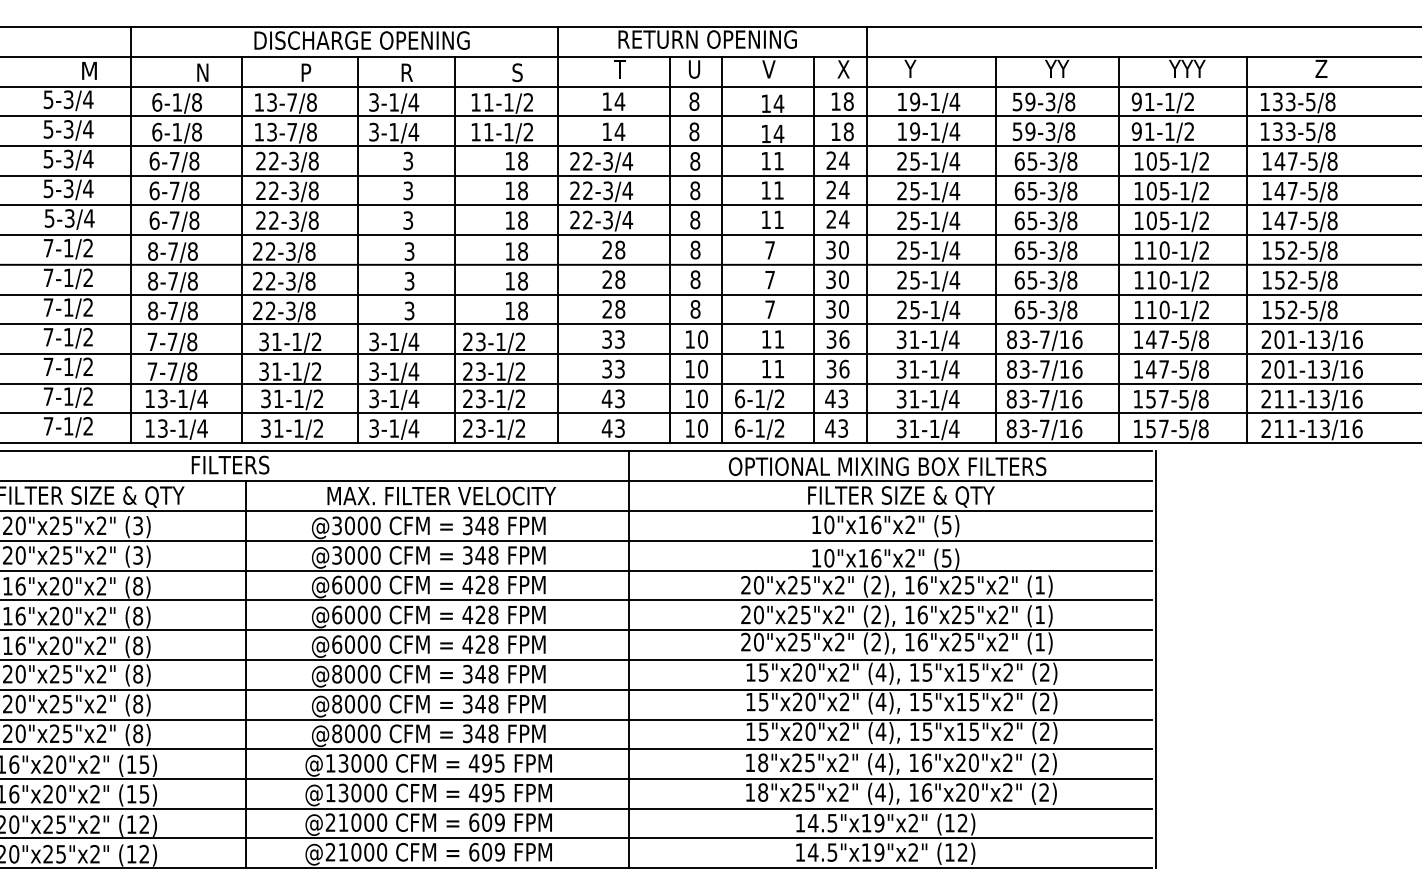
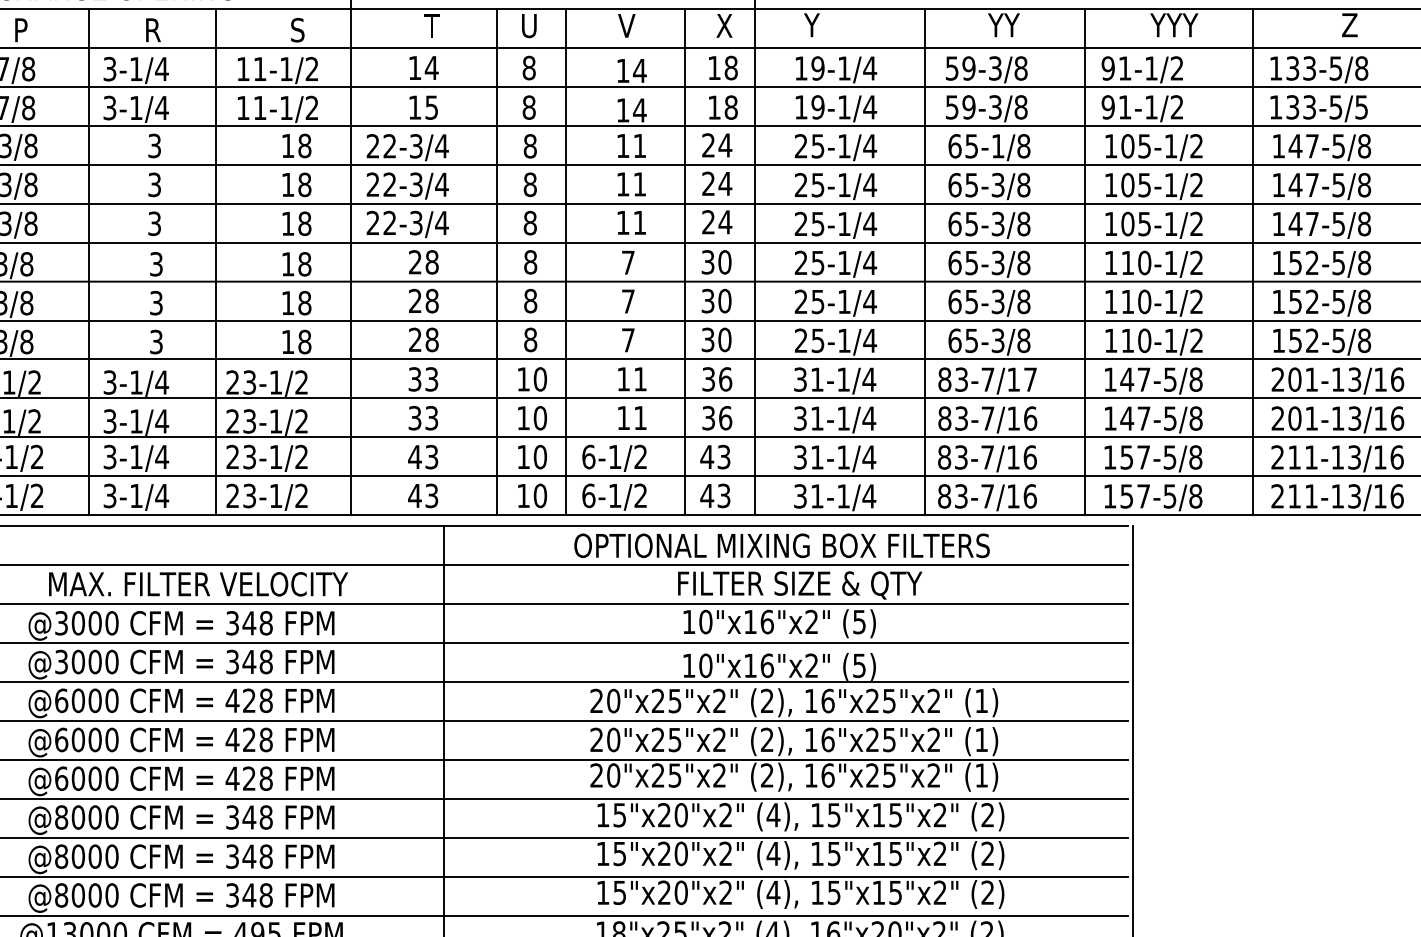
text: (619, 131) -> (431, 107), 14 -> 15
text: (1330, 131) -> (1361, 107), 133-5/8 -> 133-5/5
text: (1052, 161) -> (997, 146), 65-3/8 -> 65-1/8
text: (1077, 339) -> (1030, 379), 83-7/16 -> 83-7/17

